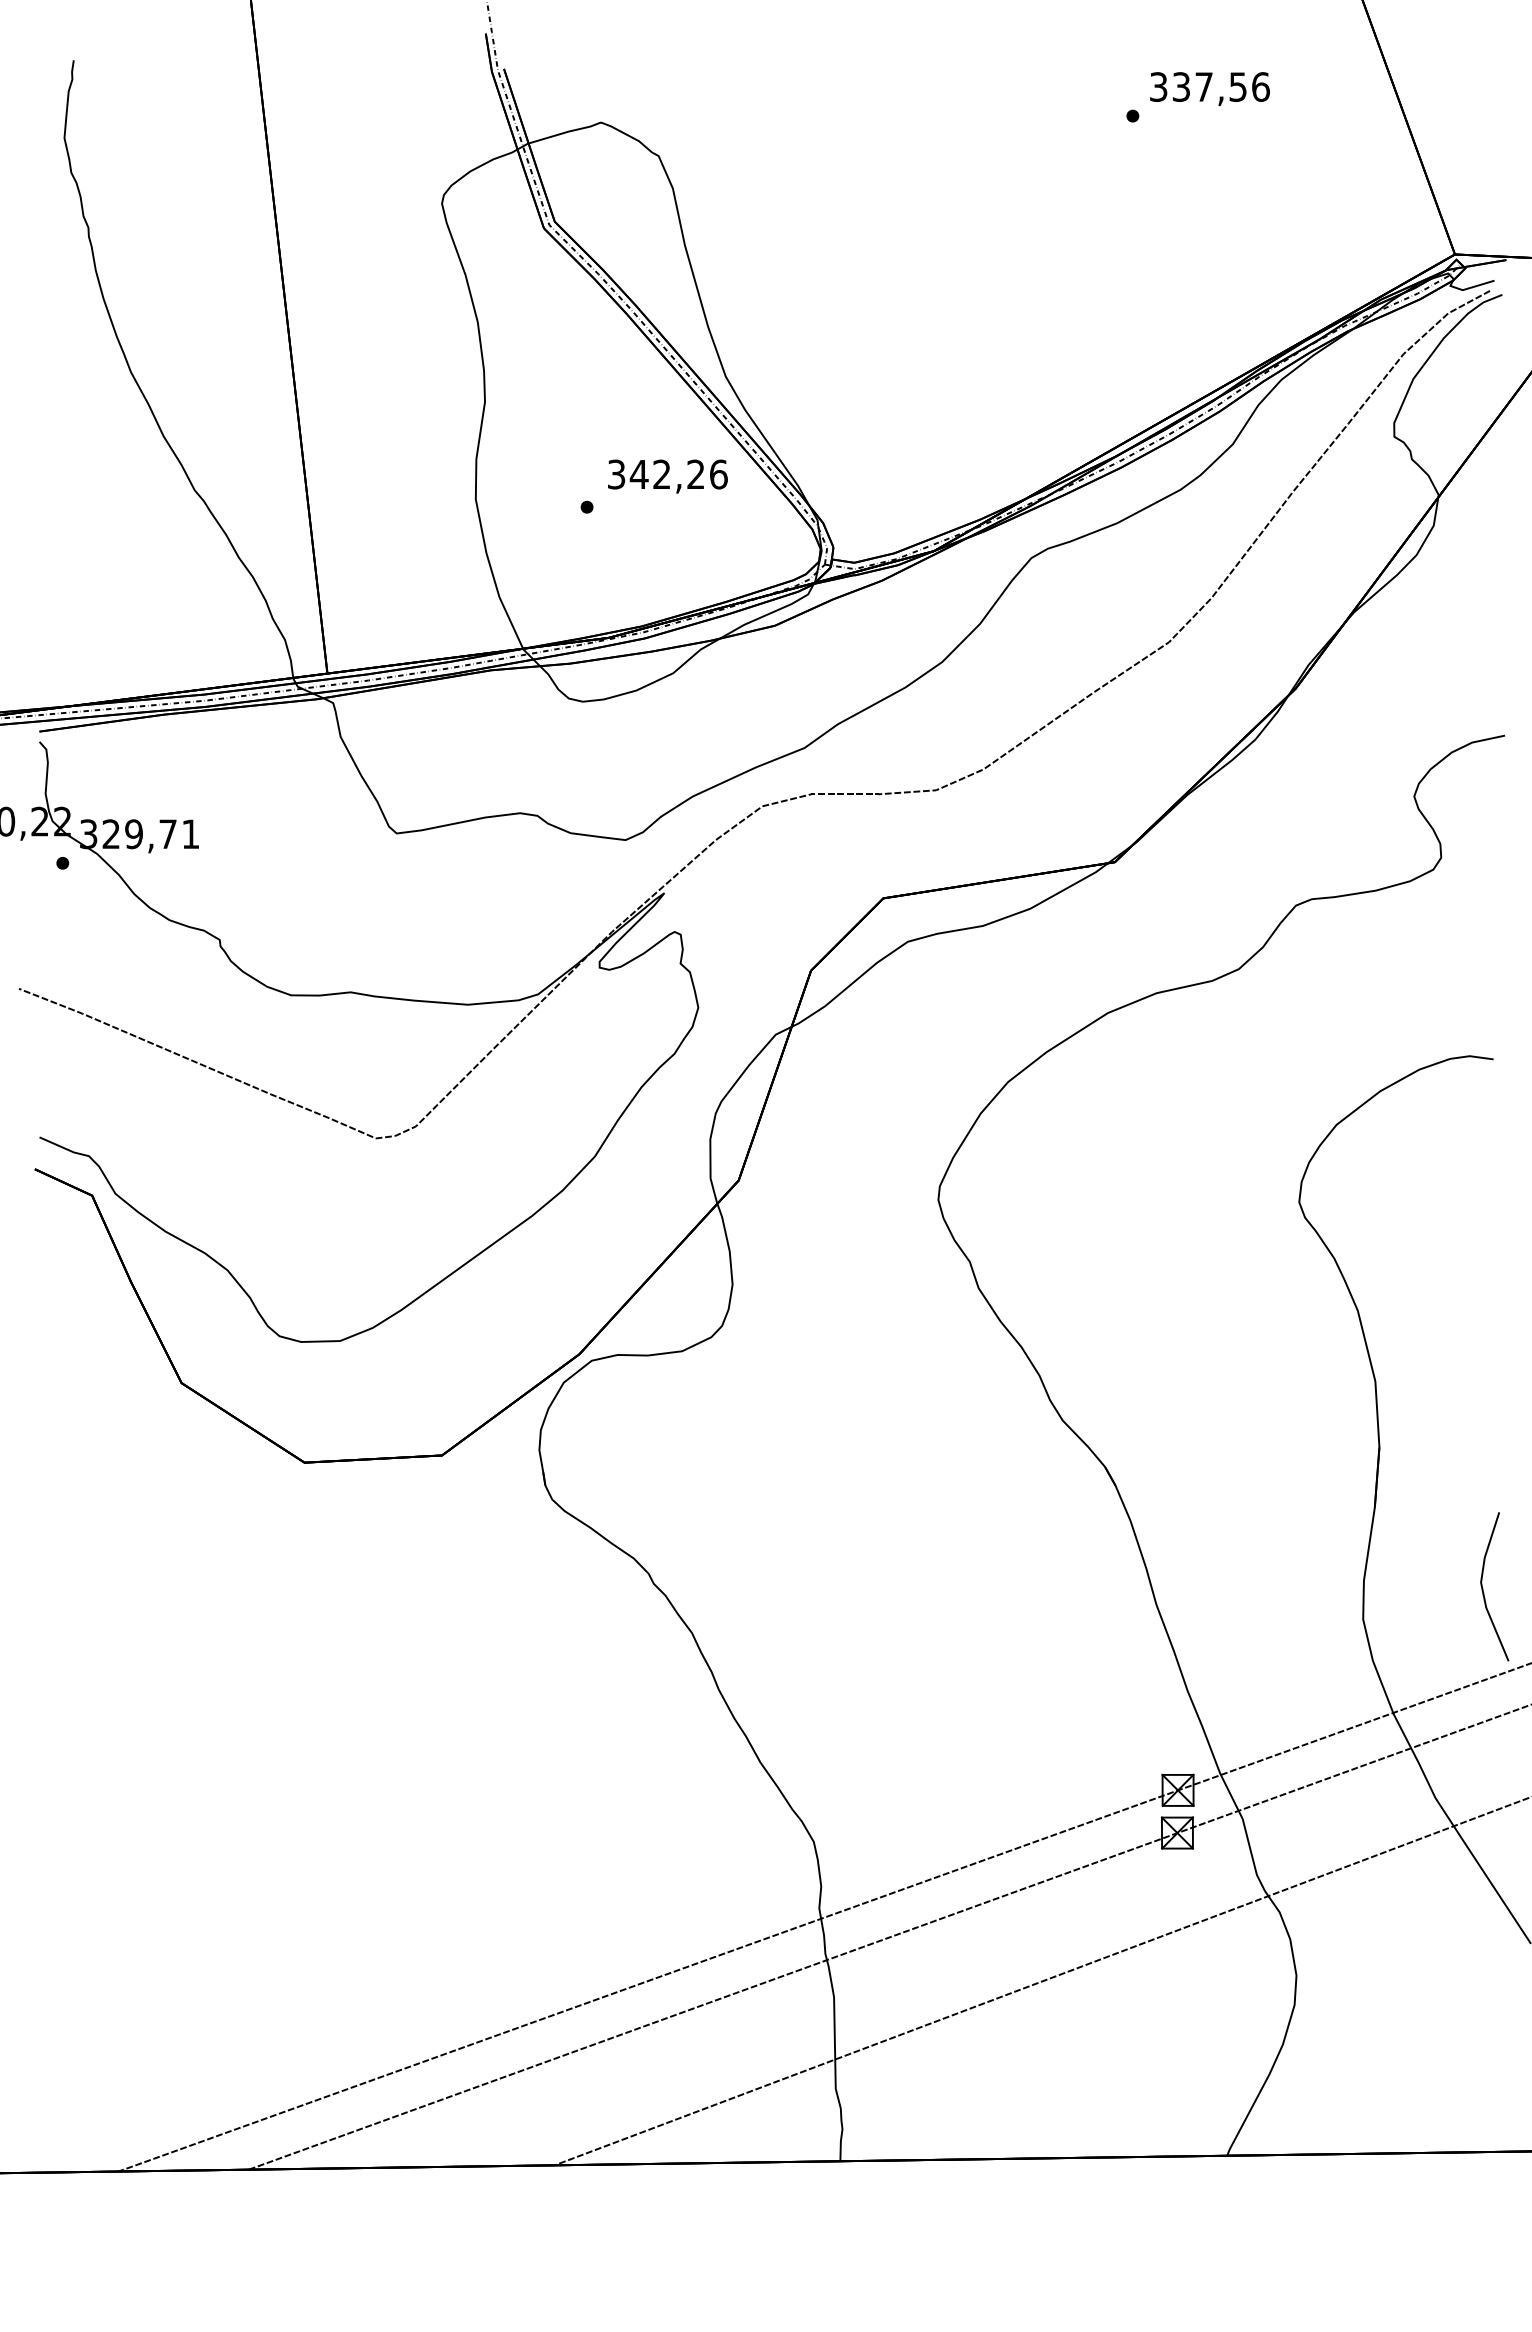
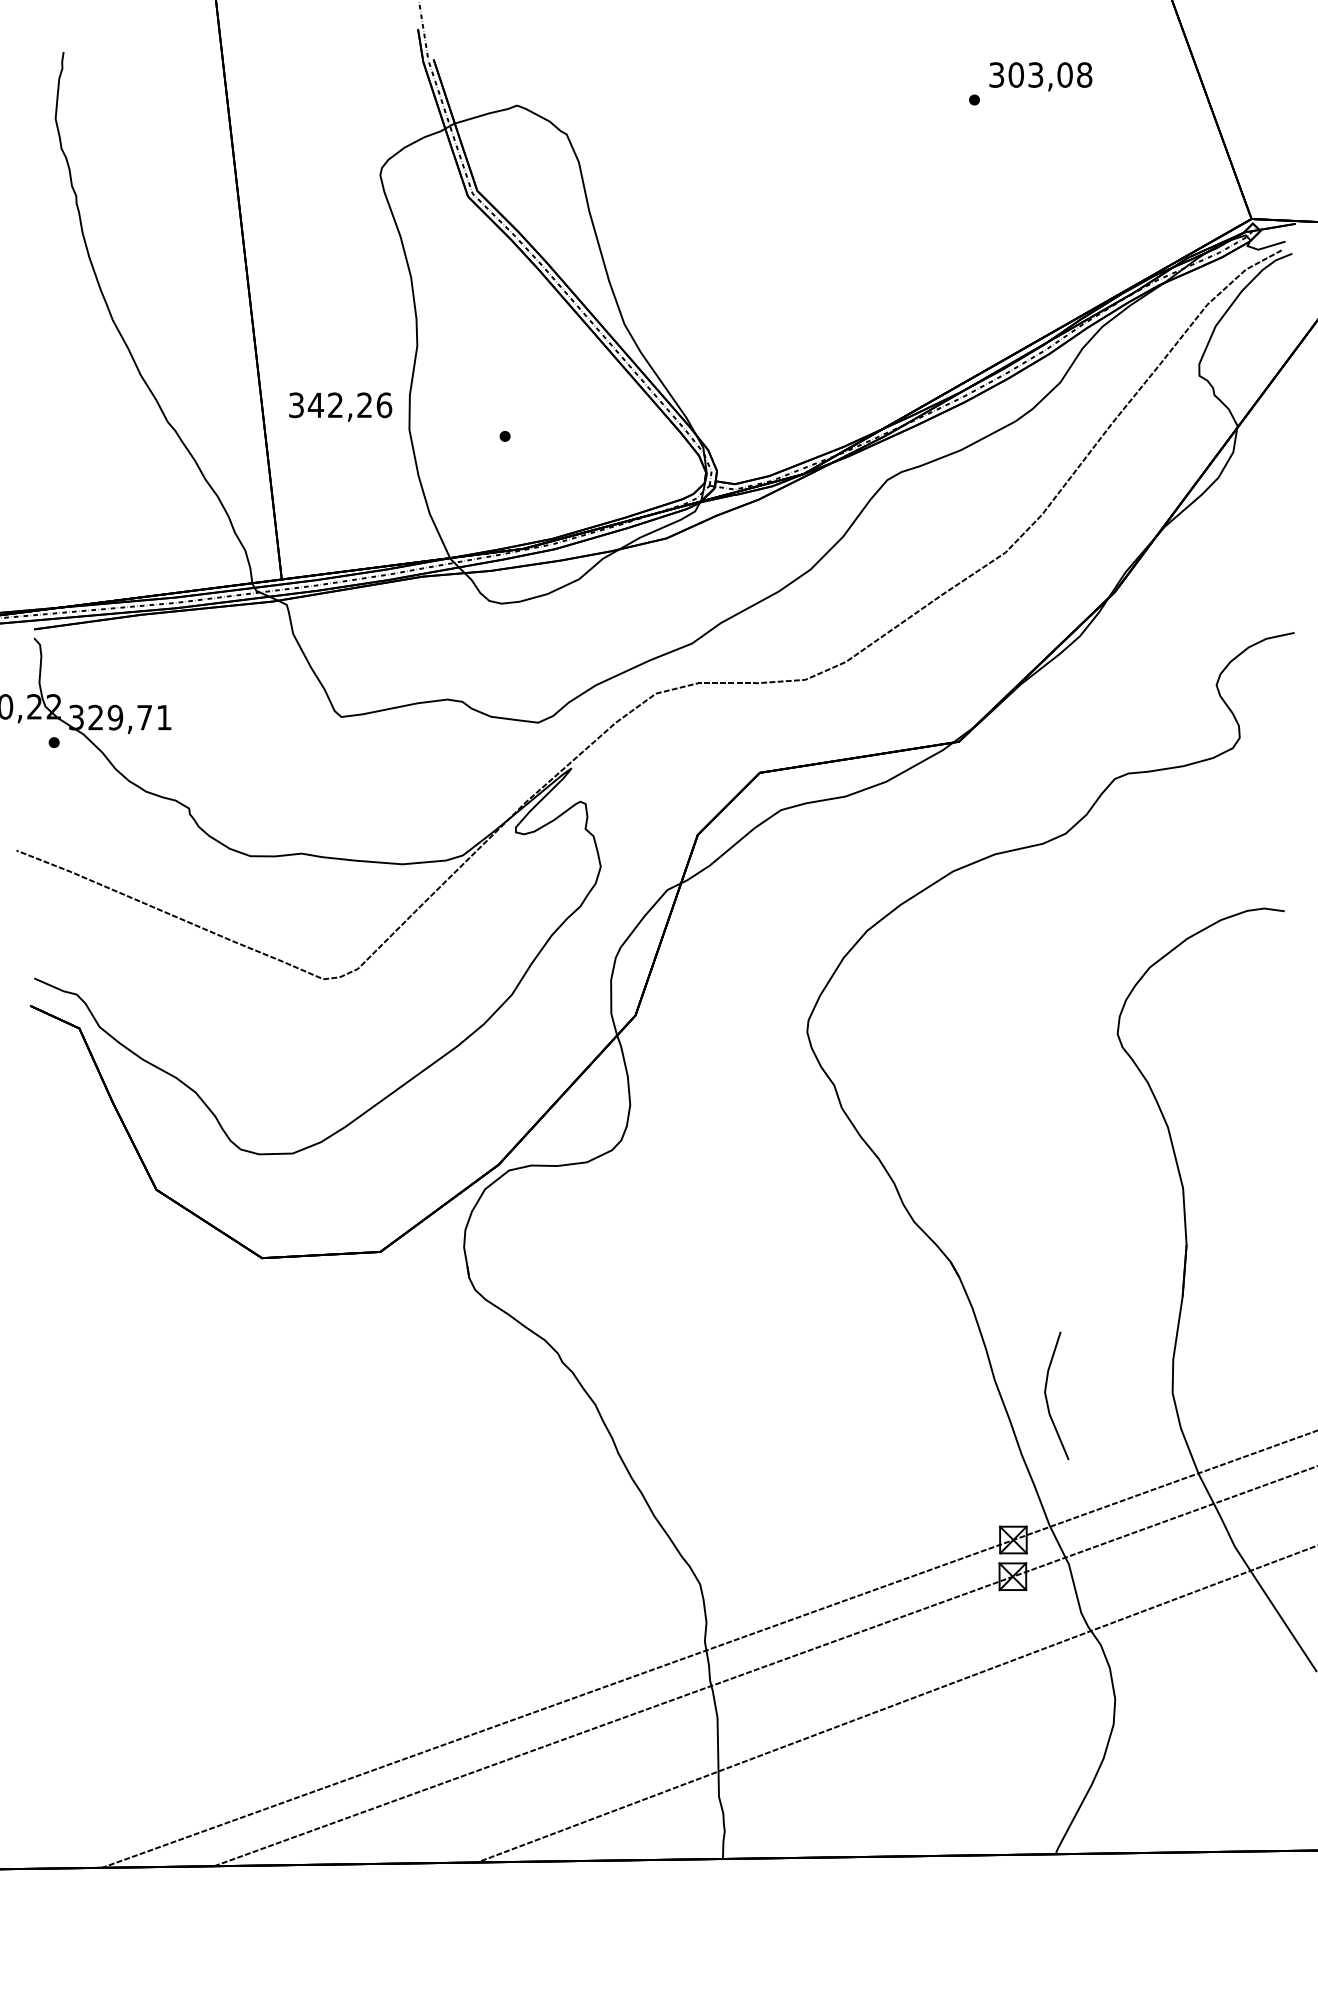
text: (1221, 86) -> (1050, 74), 337,56 -> 303,08
text: (667, 475) -> (340, 406), moved
line: (1483, 1589) -> (1047, 1398), moved

